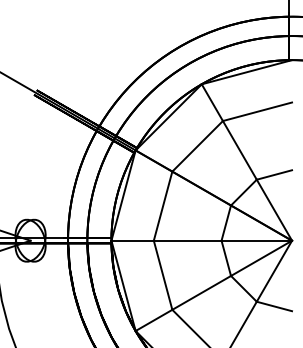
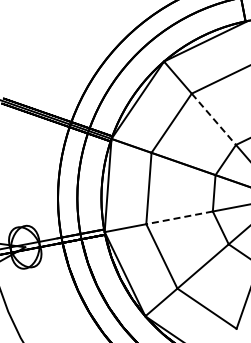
line: (239, 150) -> (213, 119), solid -> dashed
line: (187, 240) -> (179, 217), solid -> dashed

